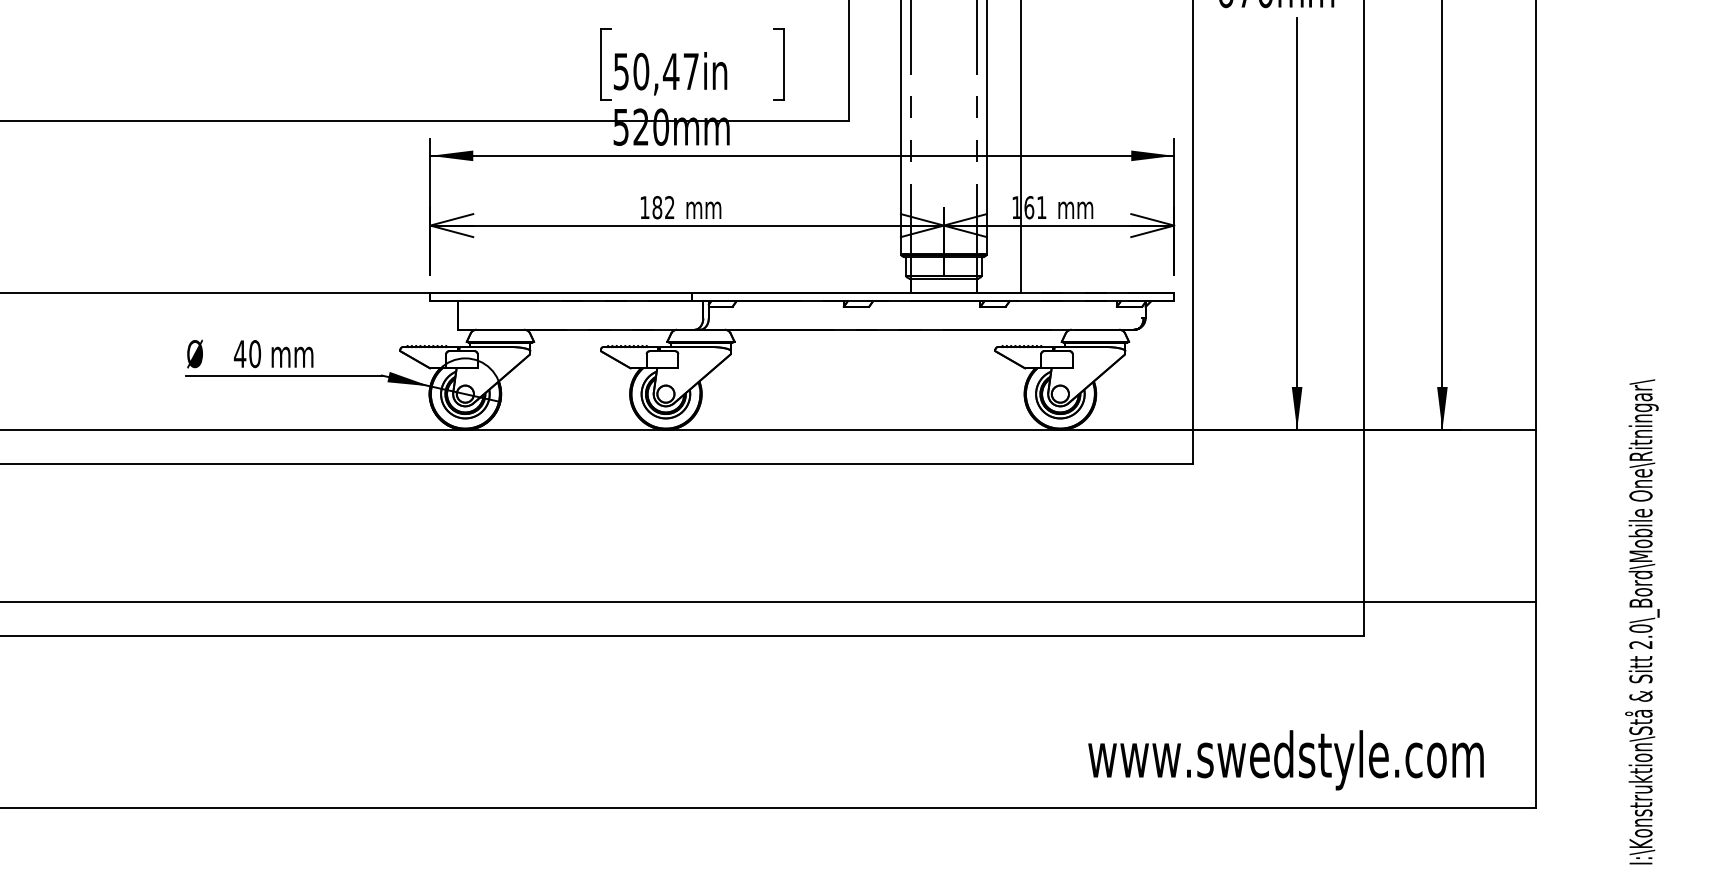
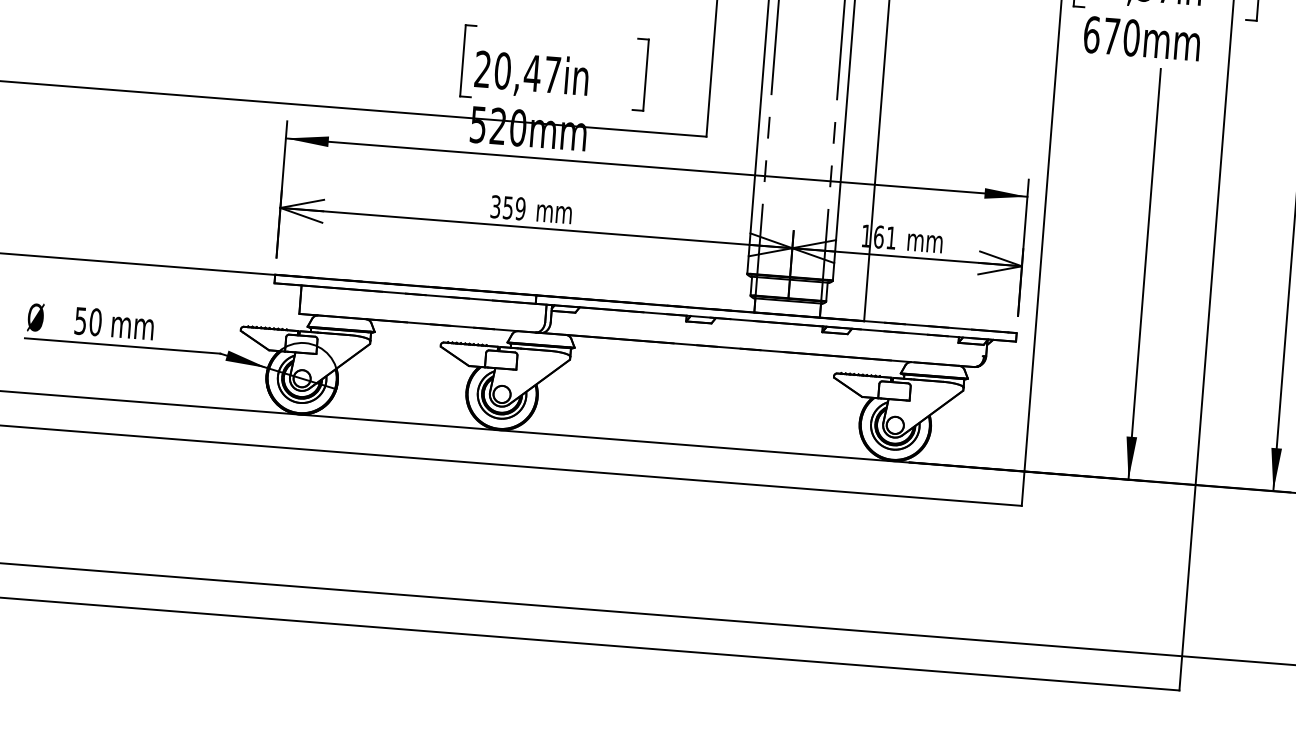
text: (620, 71) -> (482, 69), 50,47in -> 20,47in
text: (657, 207) -> (508, 207), 182 -> 359
text: (239, 354) -> (80, 321), 40 -> 50

